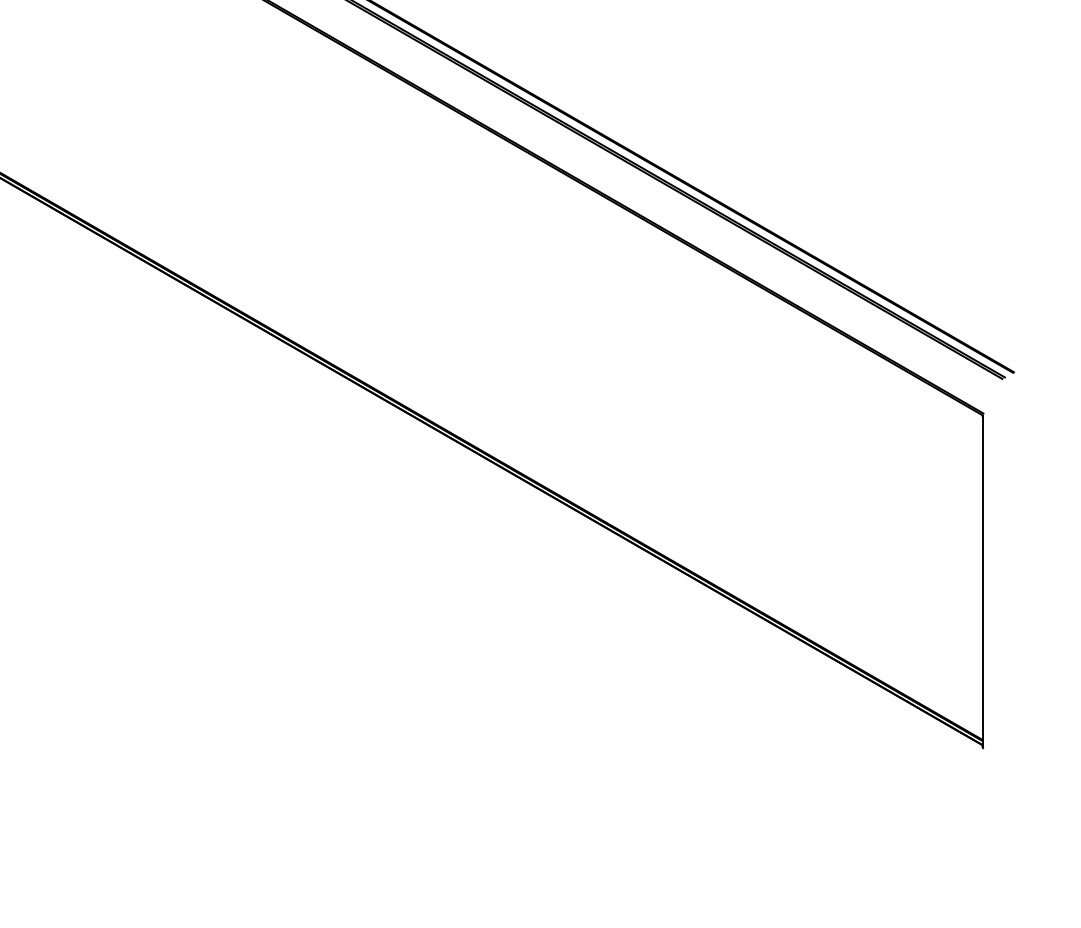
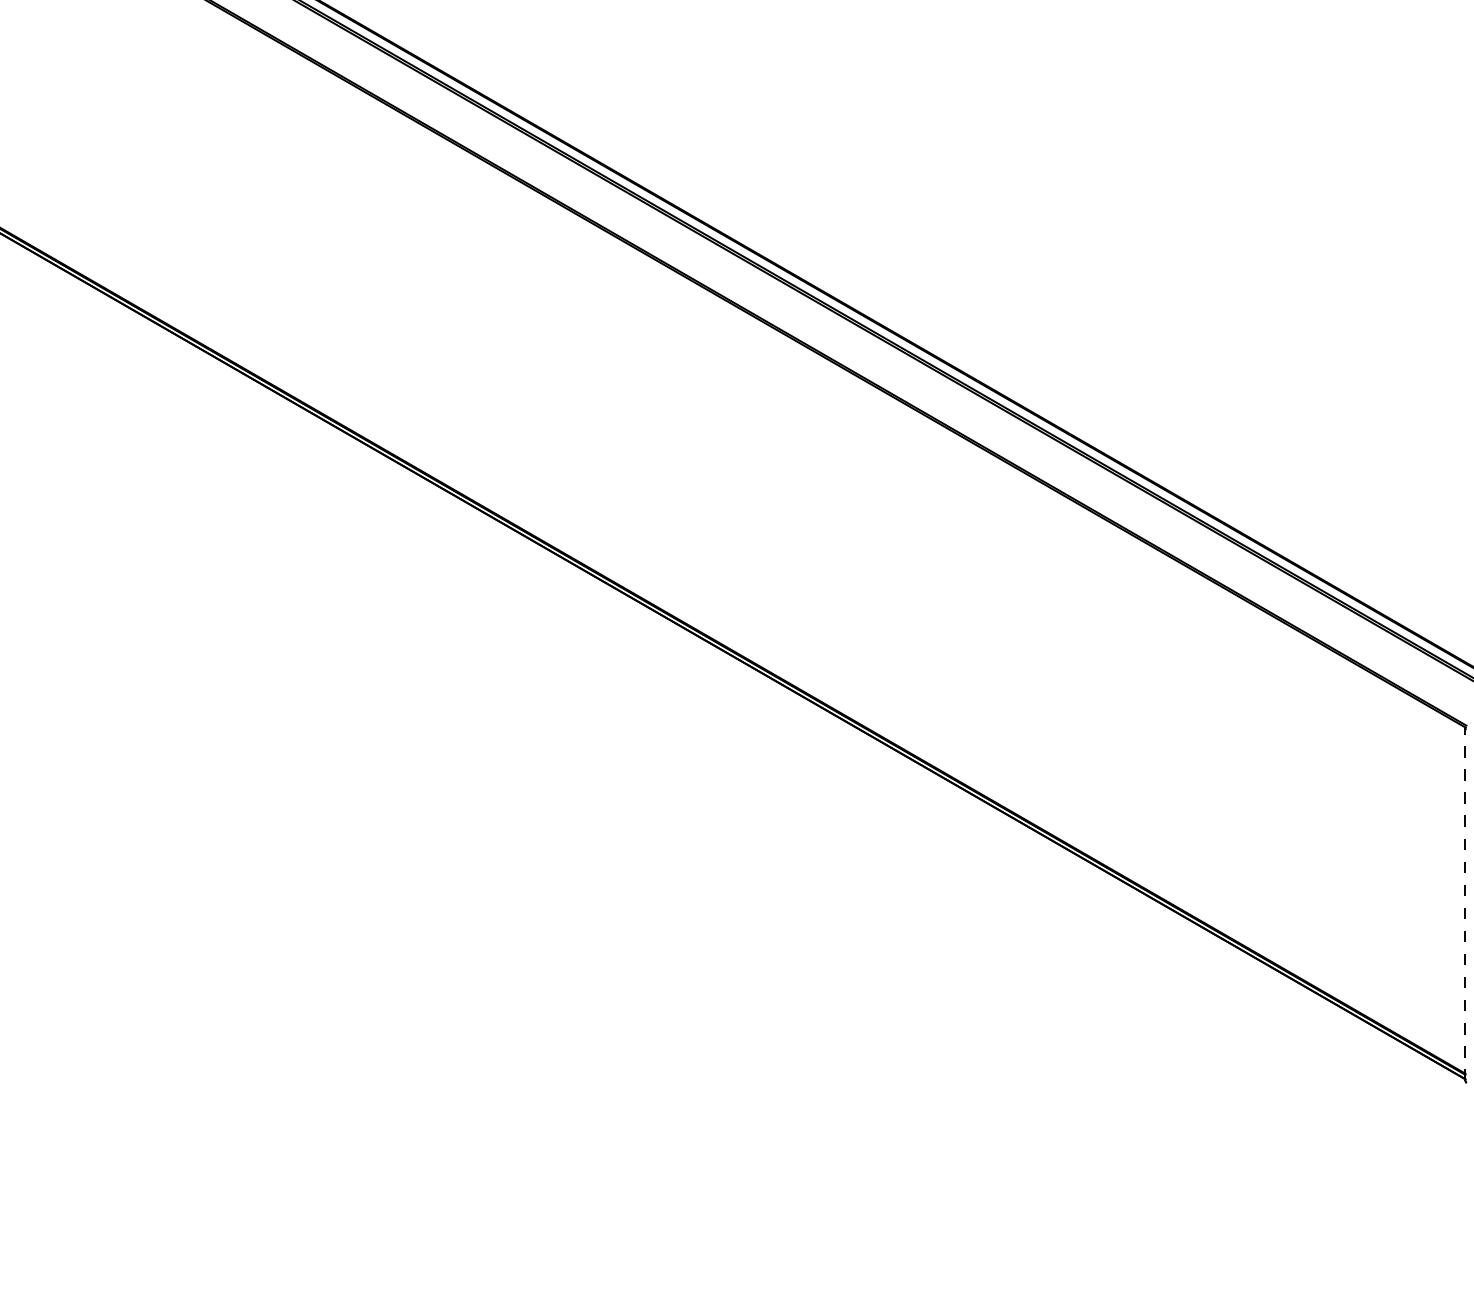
line: (982, 581) -> (1465, 904), solid -> dashed

